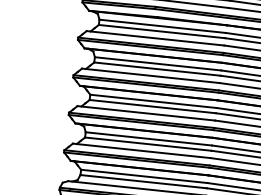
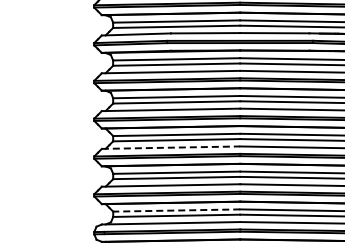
line: (146, 113) -> (171, 147), solid -> dashed
line: (144, 176) -> (176, 210), solid -> dashed

